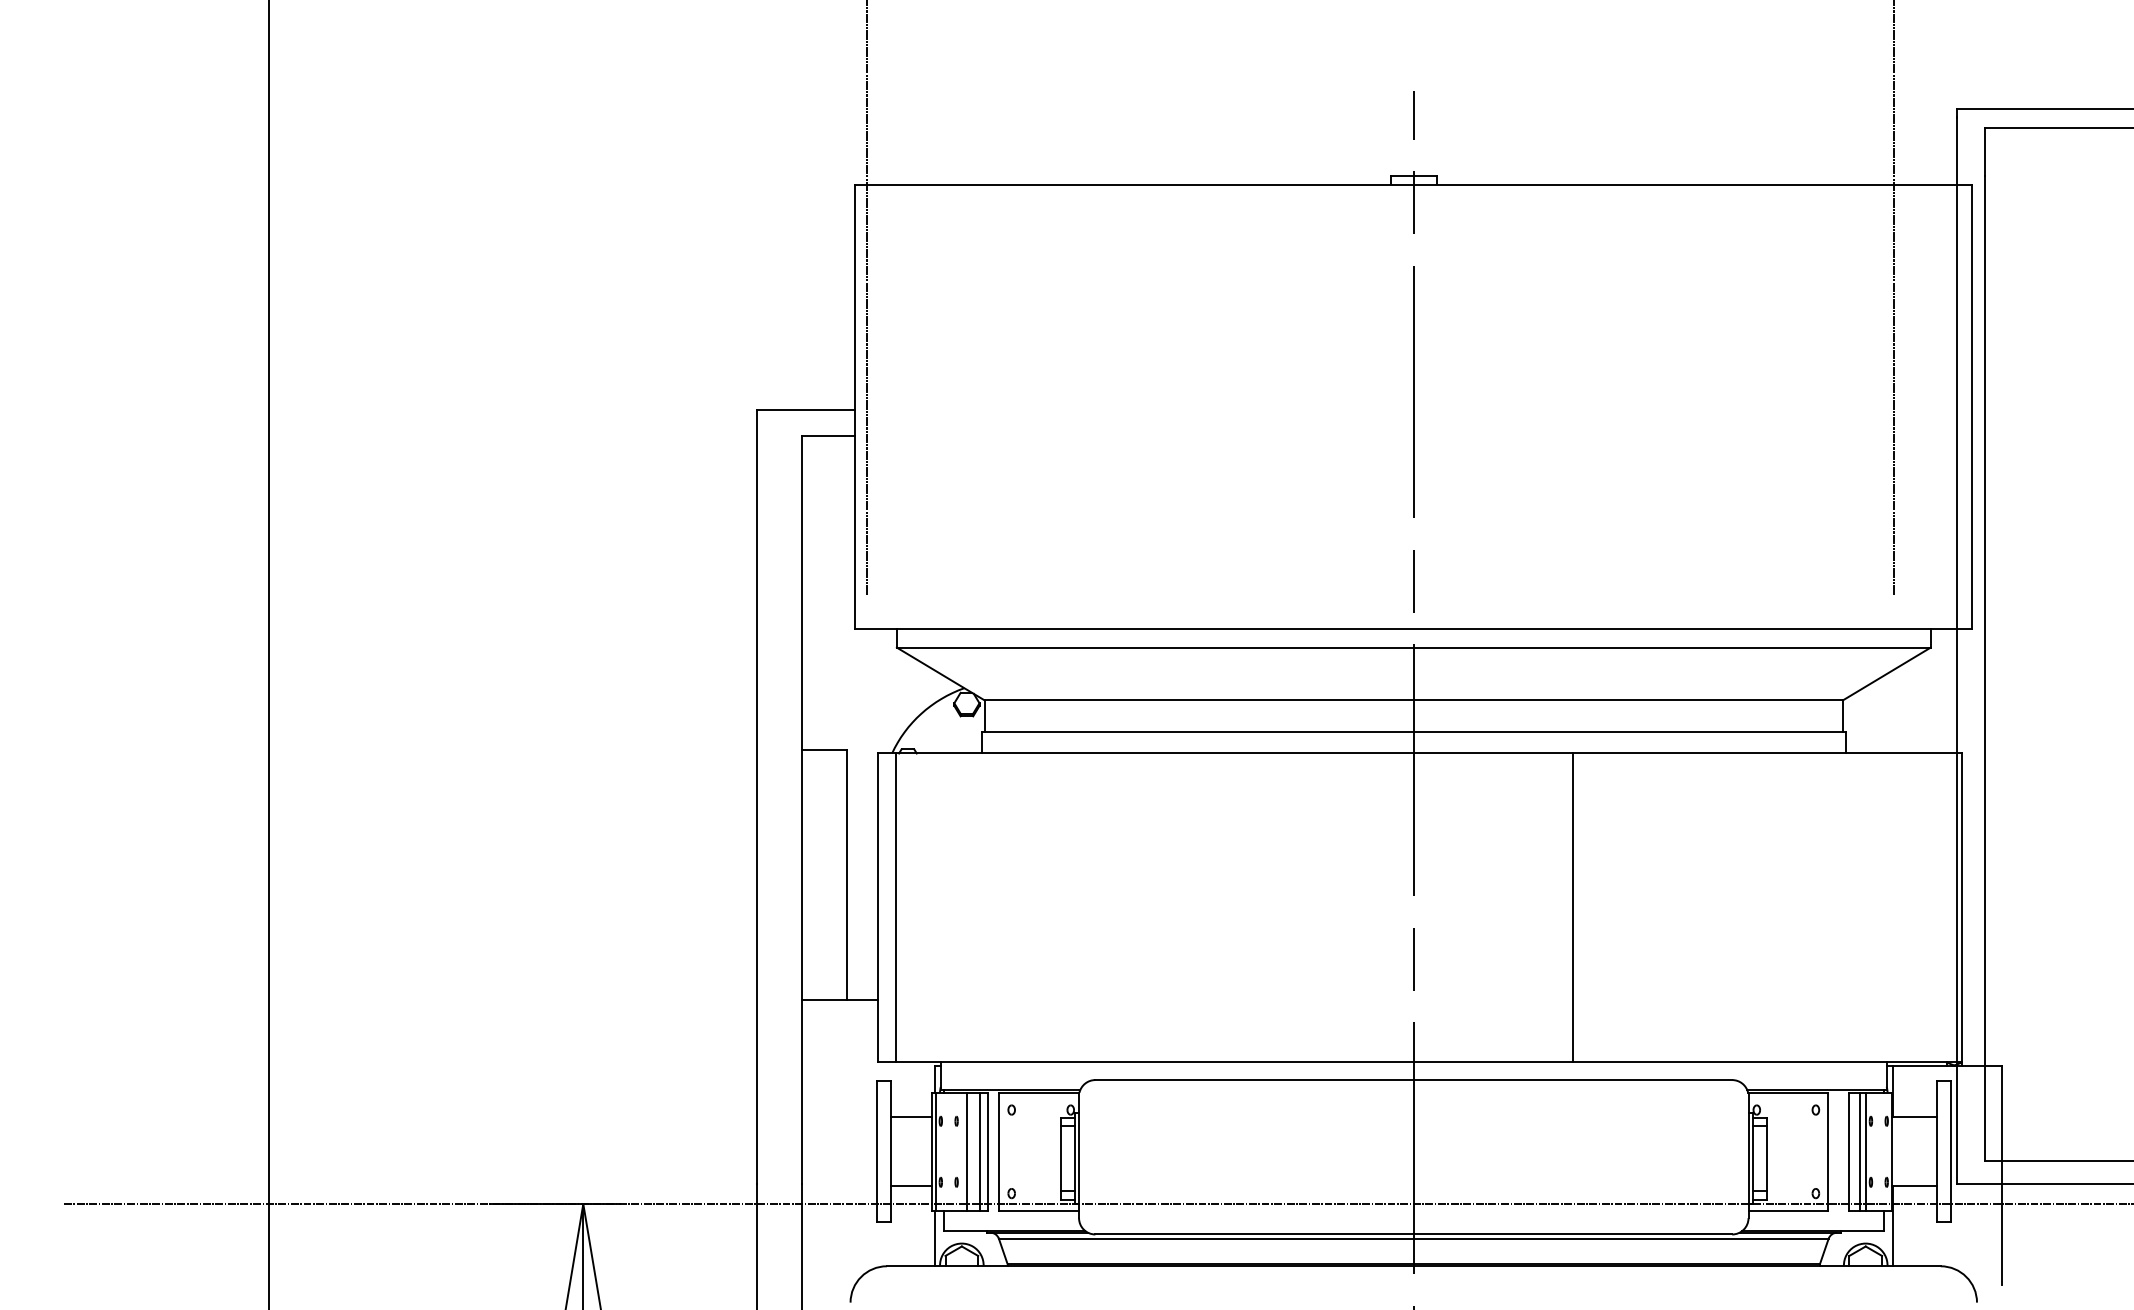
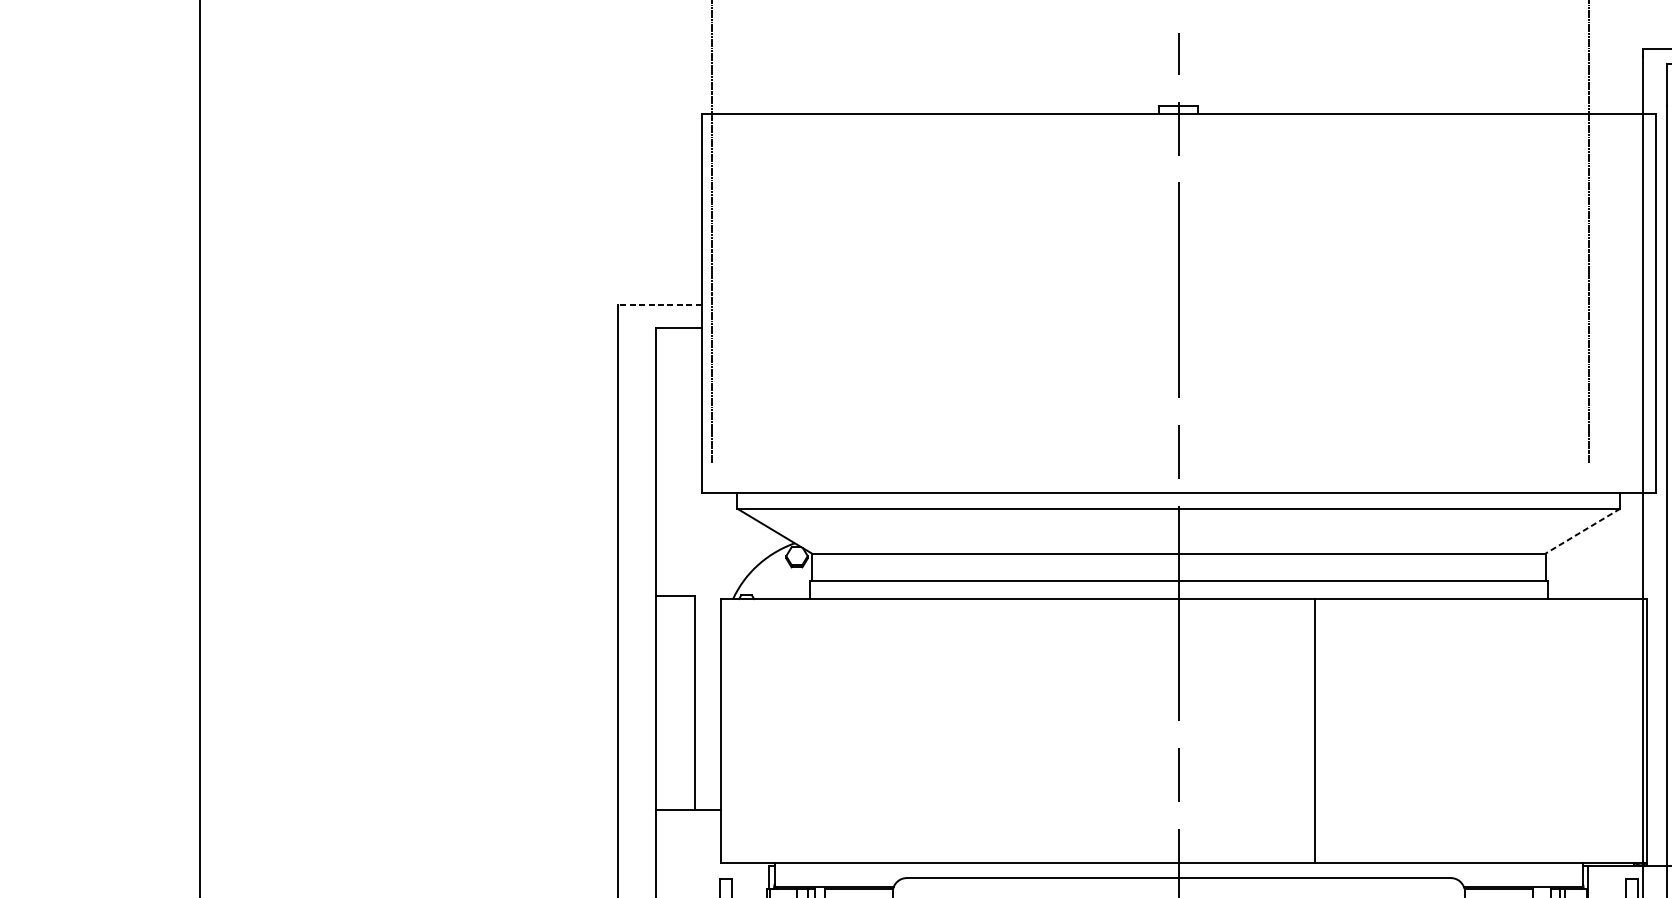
line: (805, 409) -> (659, 305), solid -> dashed
line: (1886, 674) -> (1582, 531), solid -> dashed
line: (895, 907) -> (736, 730), removed

